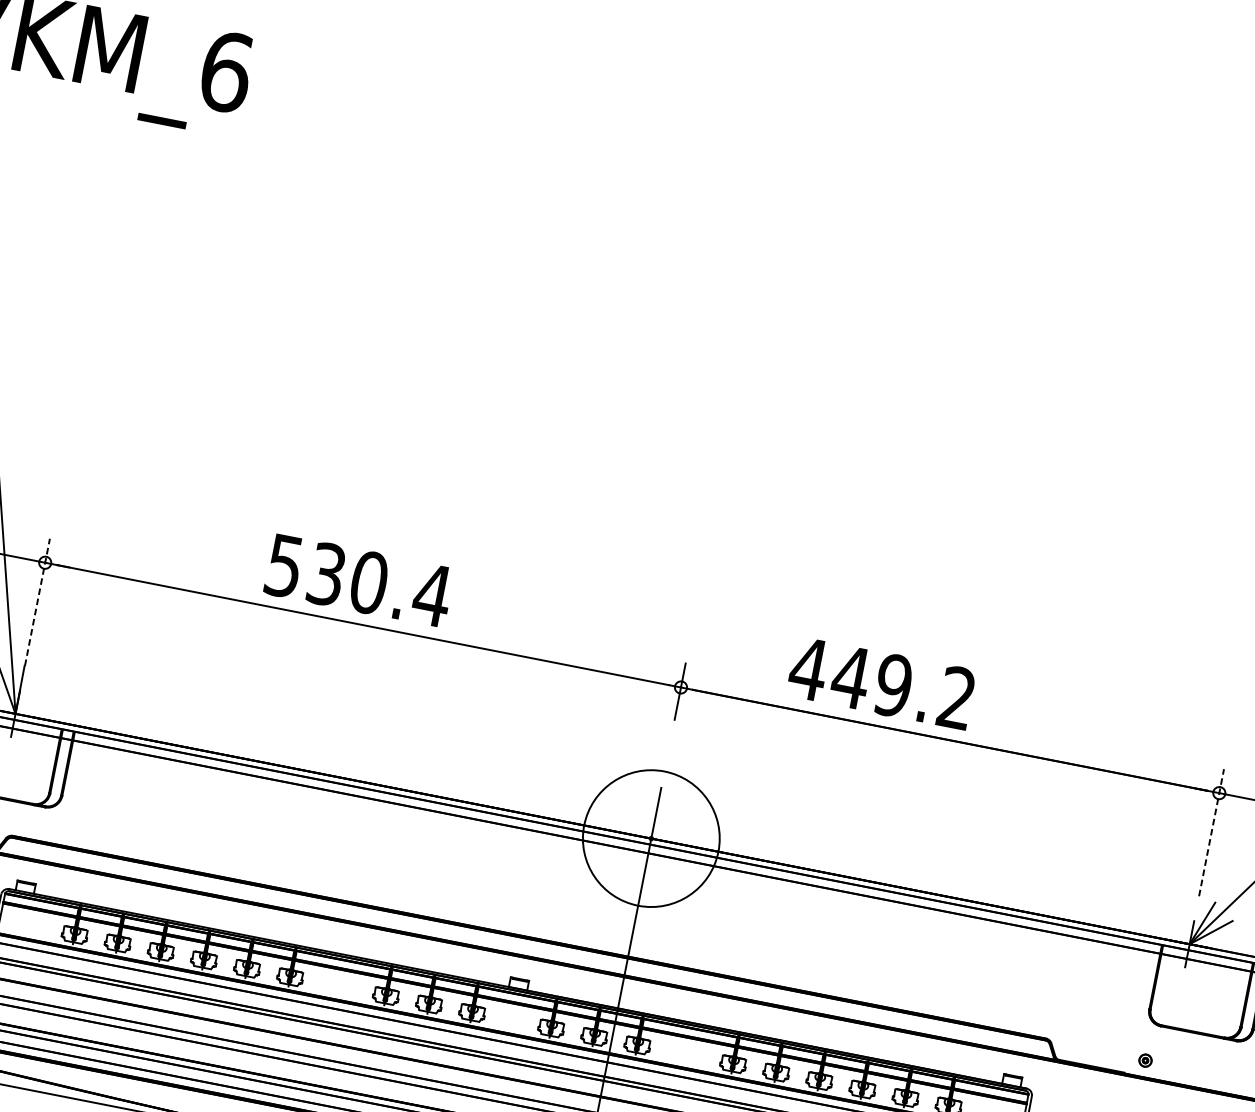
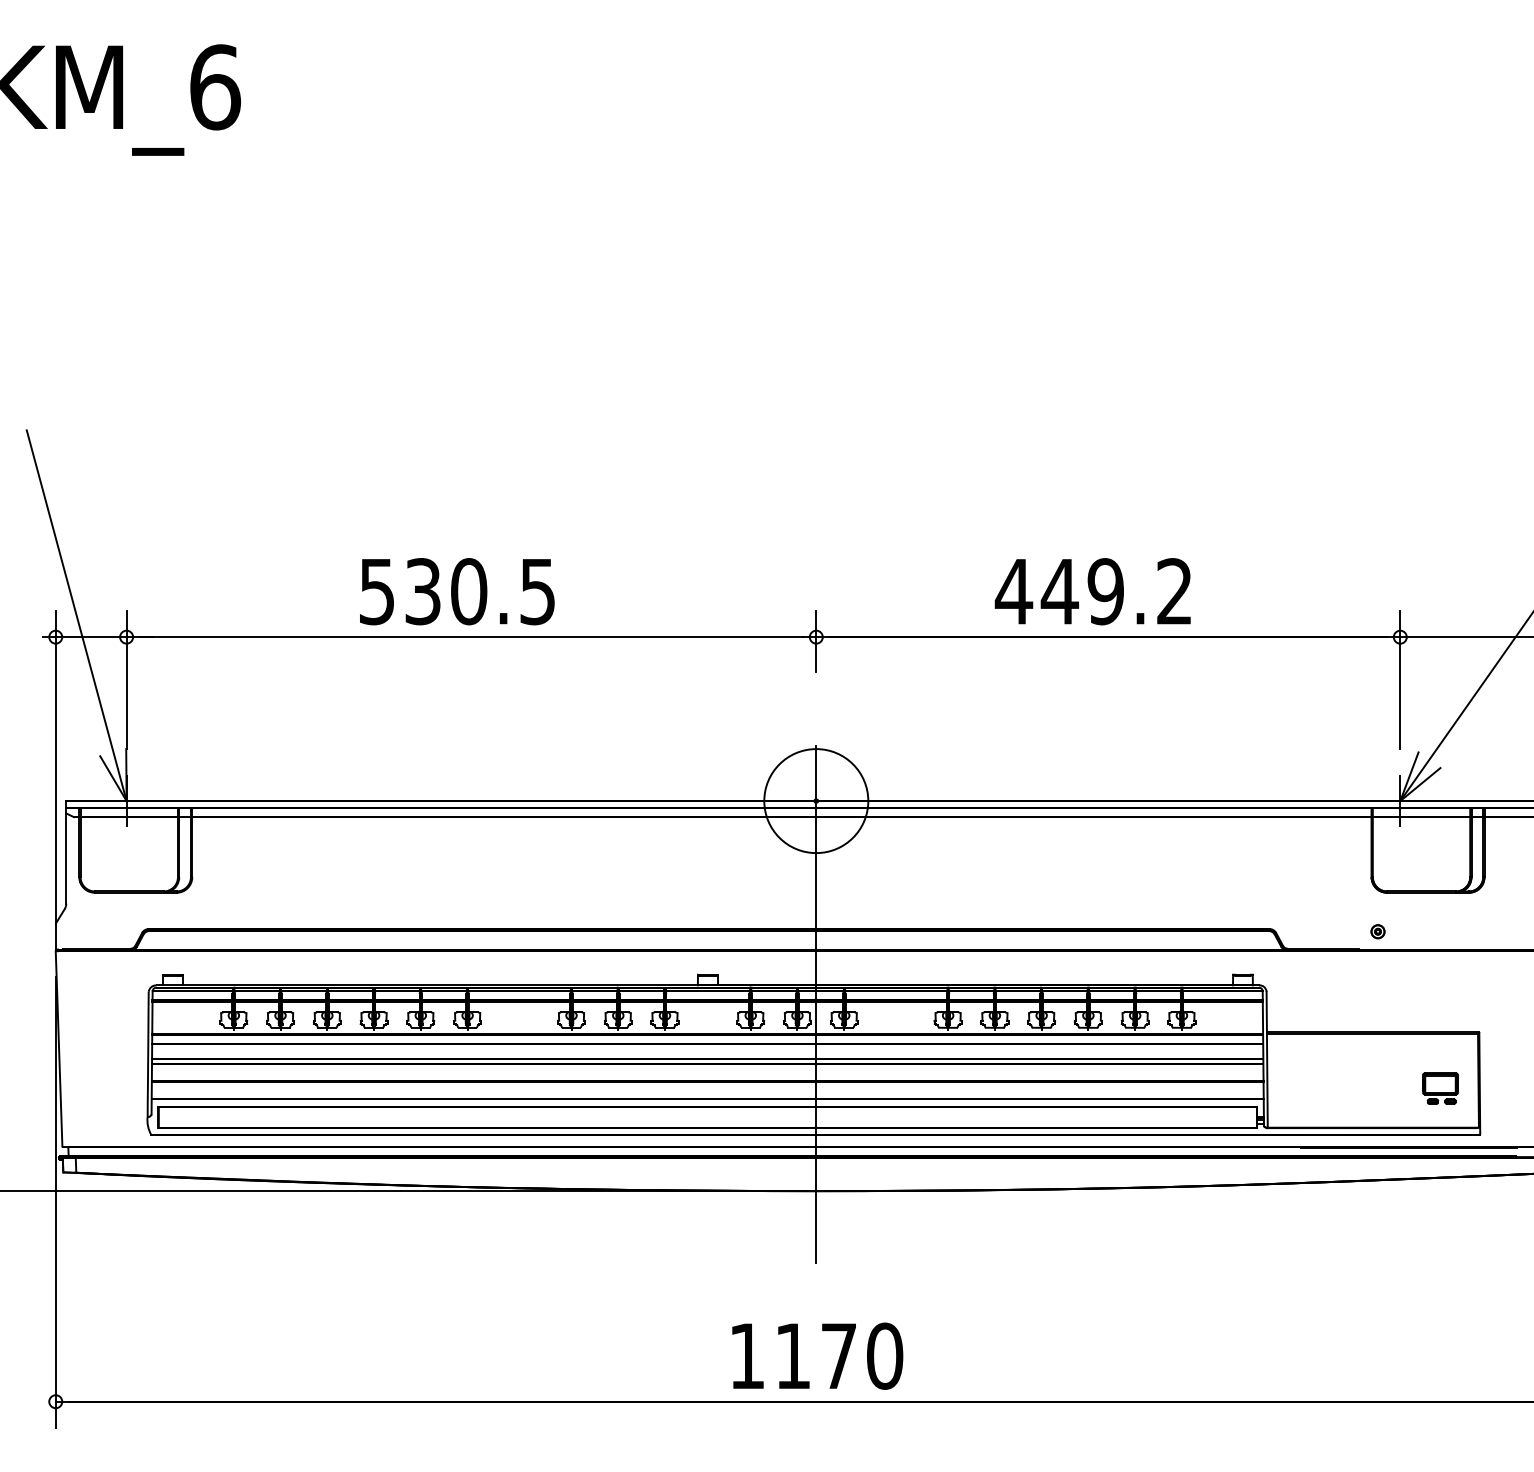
text: (432, 595) -> (537, 592), 530.4 -> 530.5
line: (37, 602) -> (126, 680), dashed -> solid
text: (881, 683) -> (1092, 591), moved
line: (1211, 833) -> (1400, 680), dashed -> solid
circle: (651, 839) -> (816, 801), size x0.71

